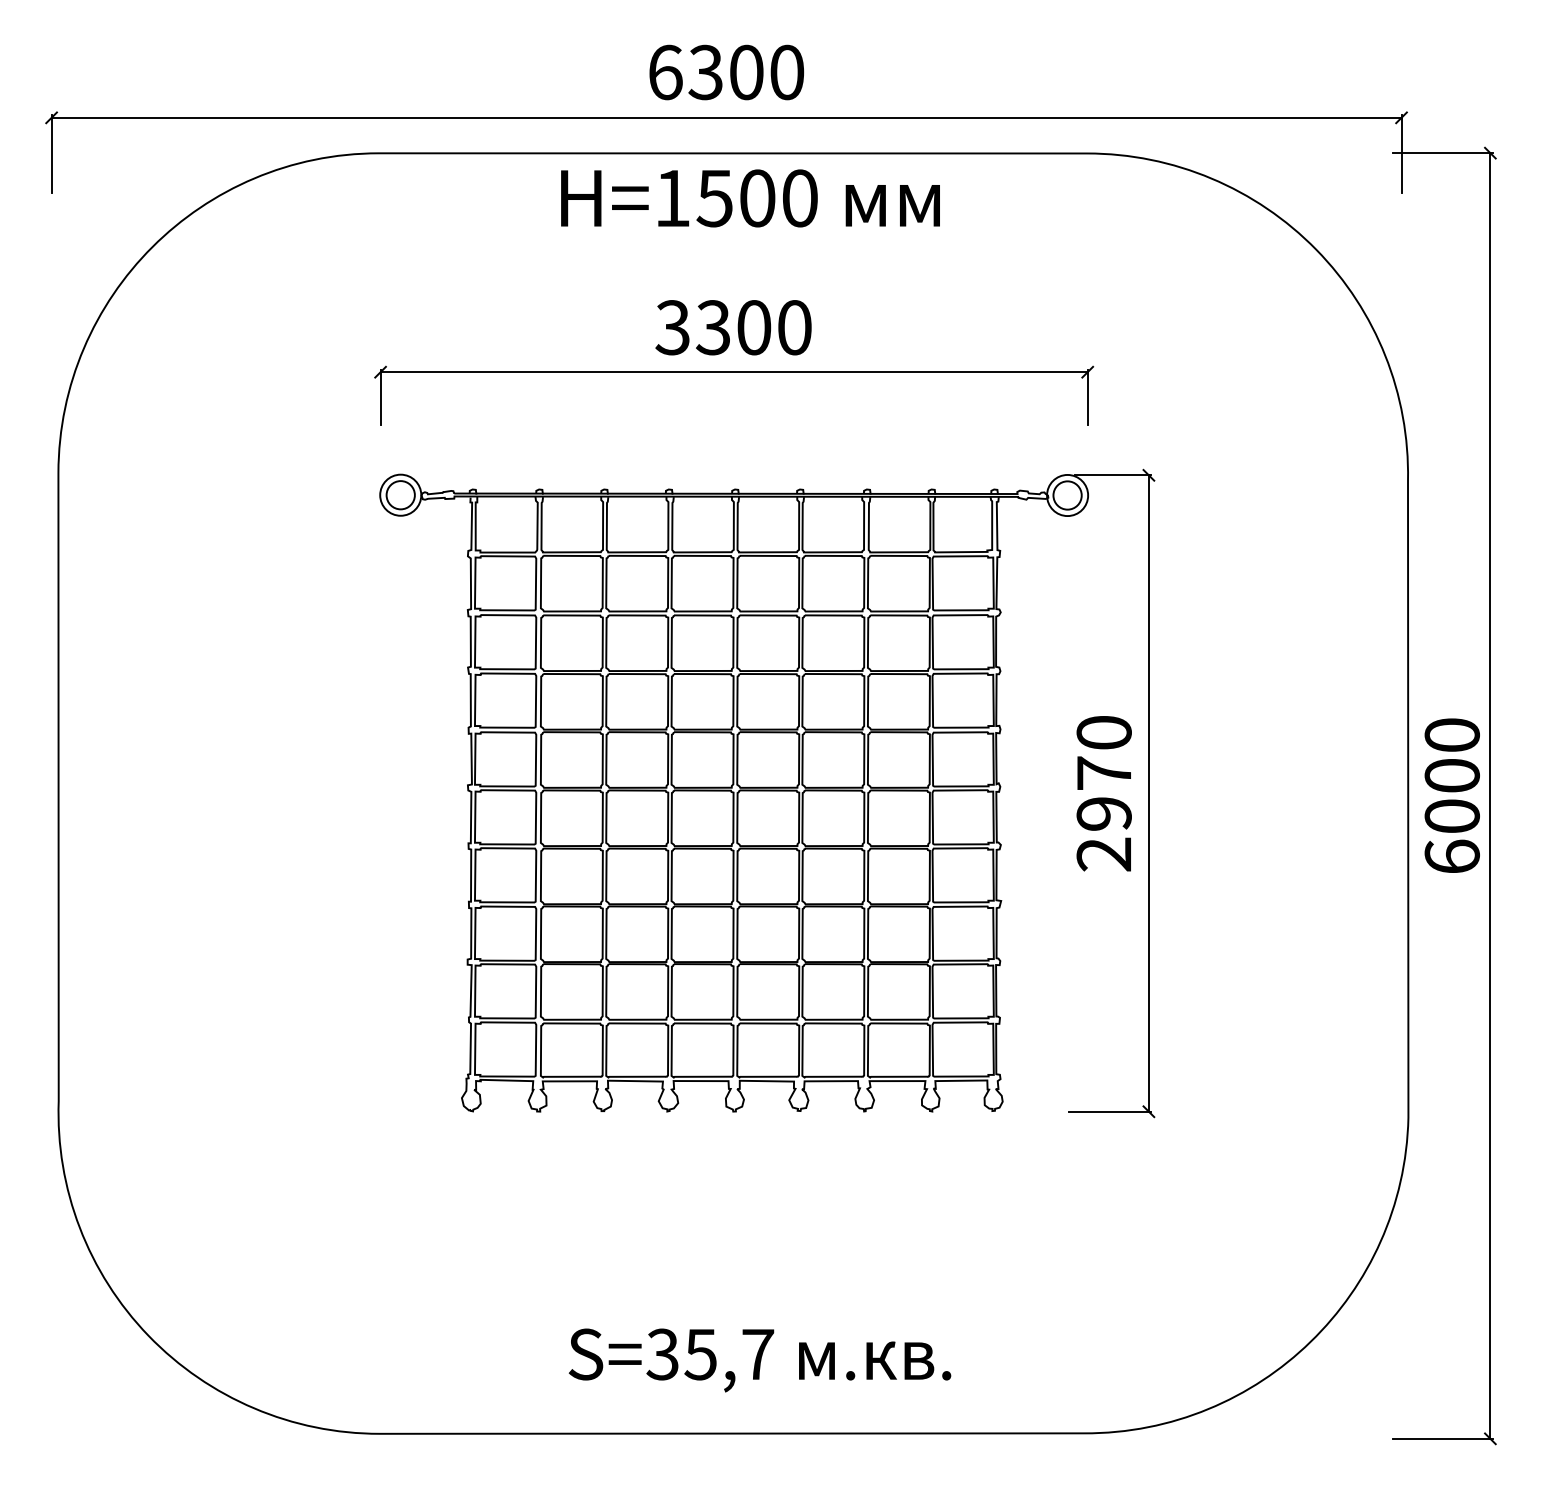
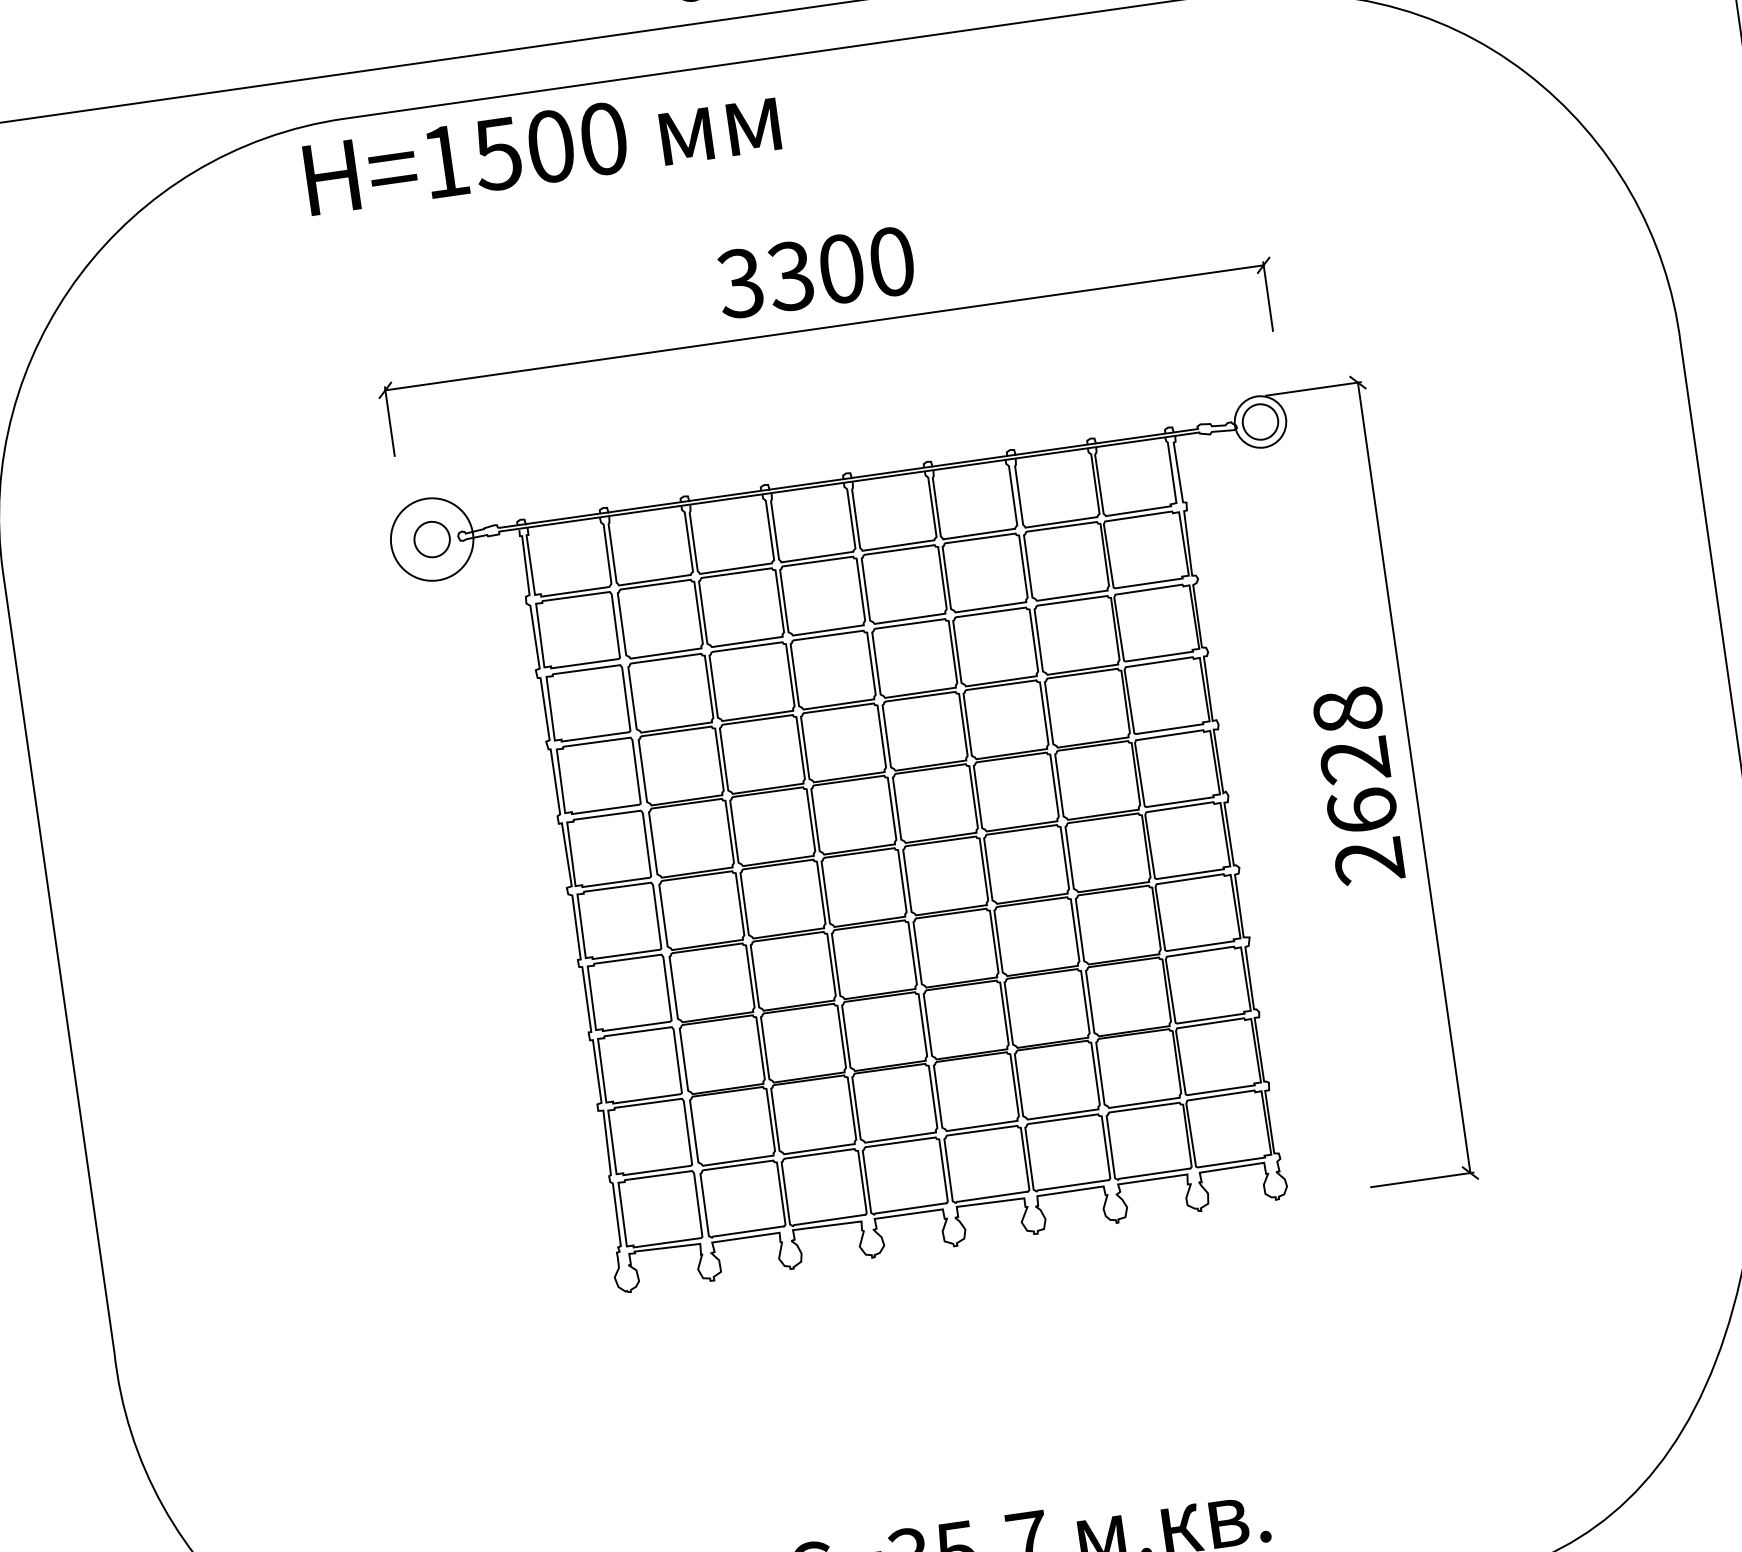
text: (750, 198) -> (542, 147), moved
circle: (400, 494) -> (431, 538), size x1.6
text: (1103, 772) -> (1354, 759), 2970 -> 2628

